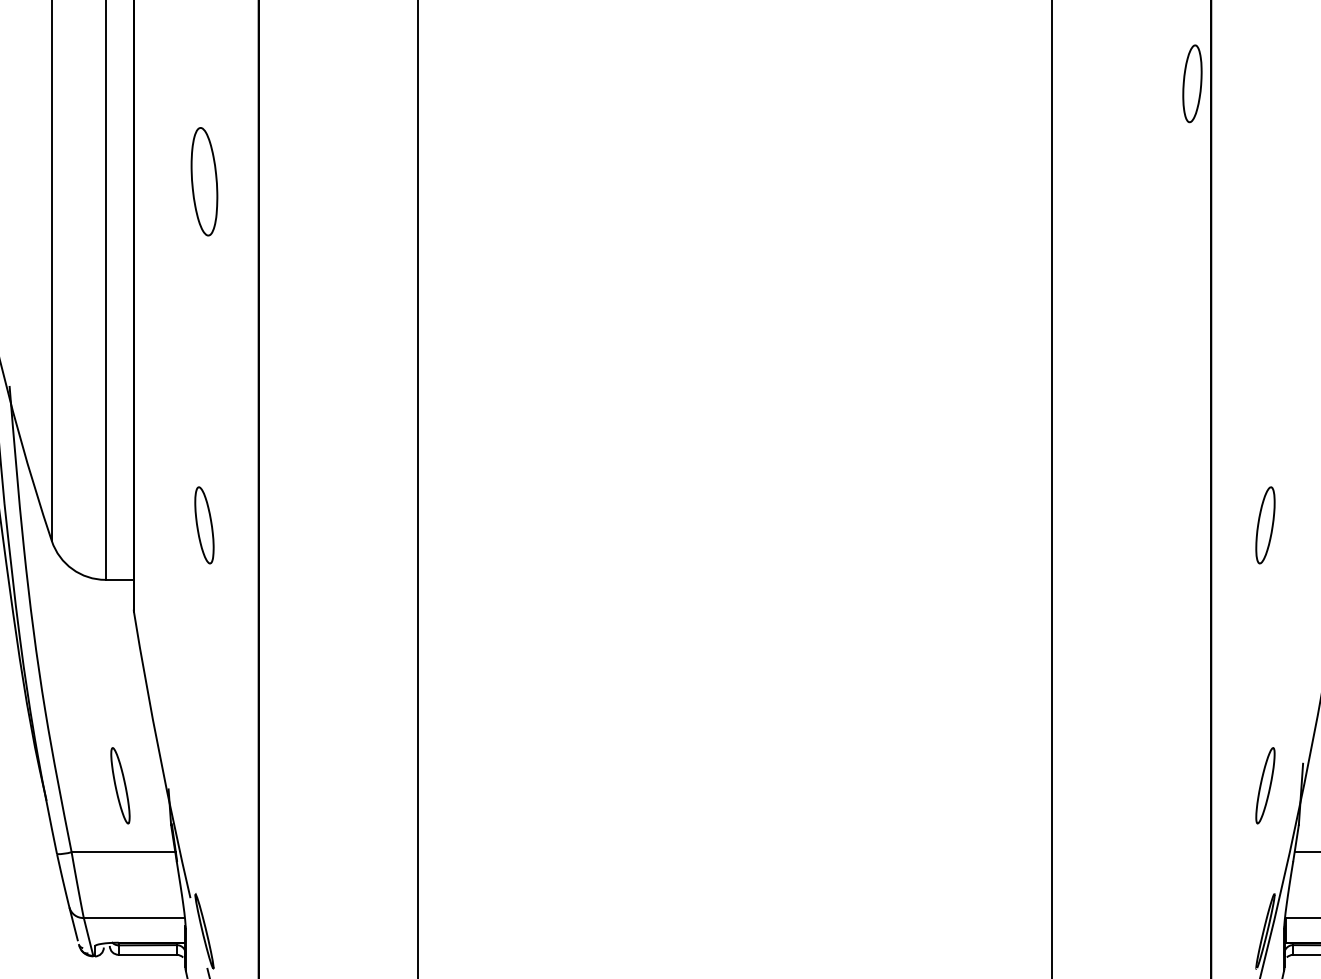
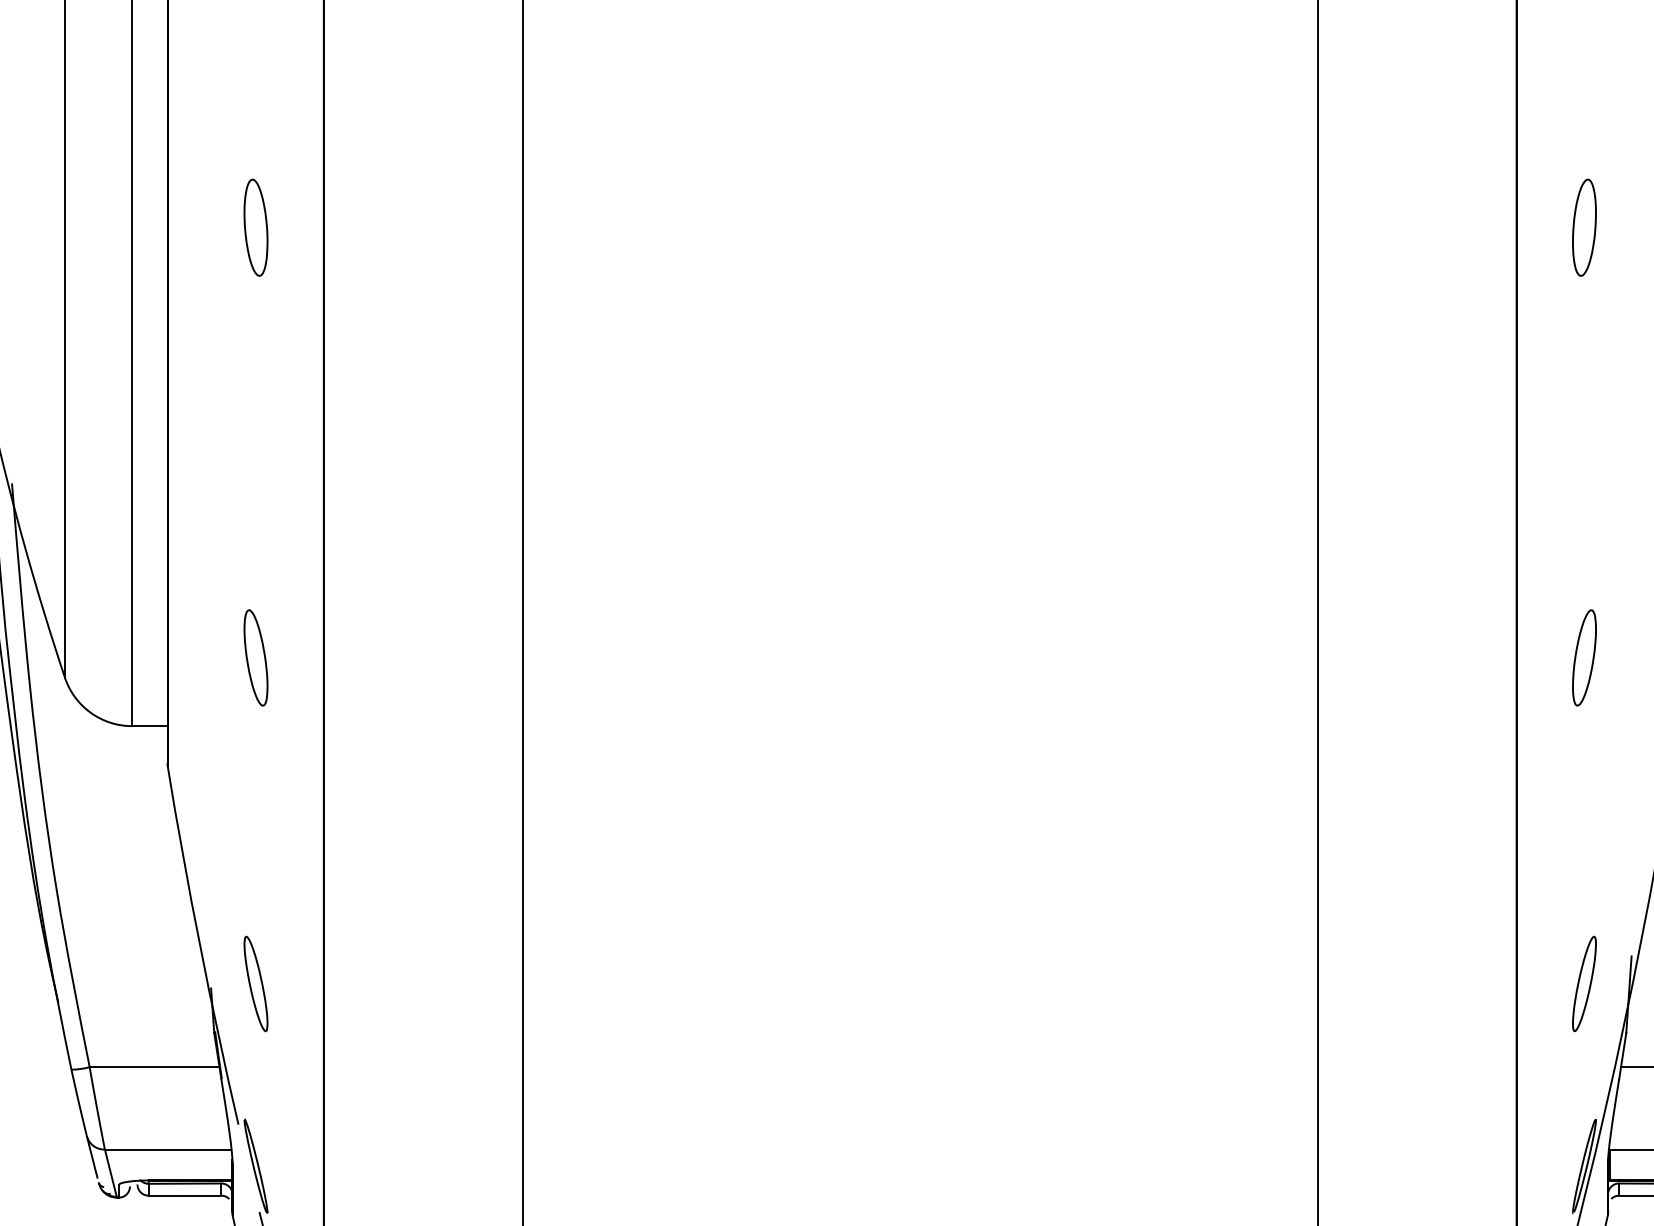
part: (1192, 83) -> (1584, 227), moved
part: (204, 181) -> (256, 227), size x0.71
part: (120, 785) -> (256, 983), moved

